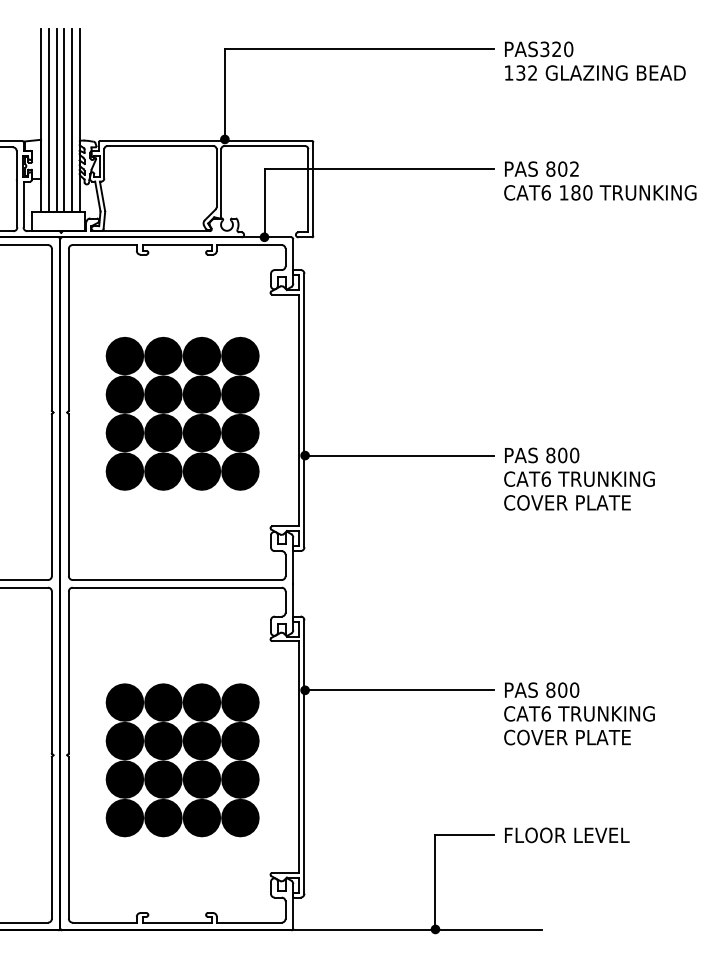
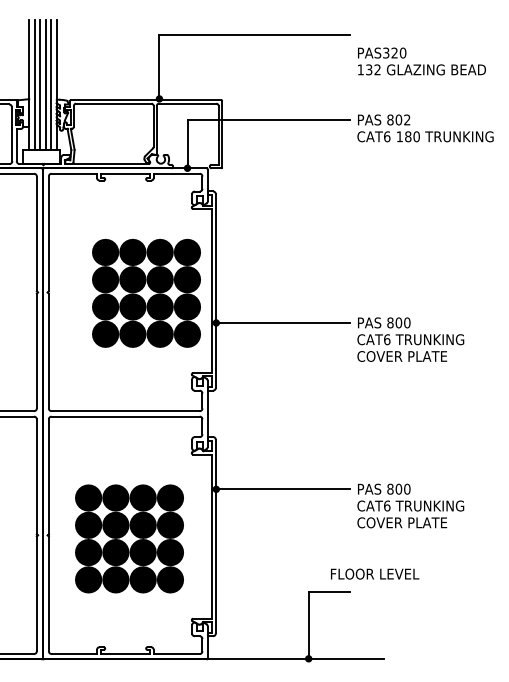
text: (594, 61) -> (421, 61), moved
part: (182, 412) -> (146, 292), moved
text: (567, 834) -> (375, 573), moved

